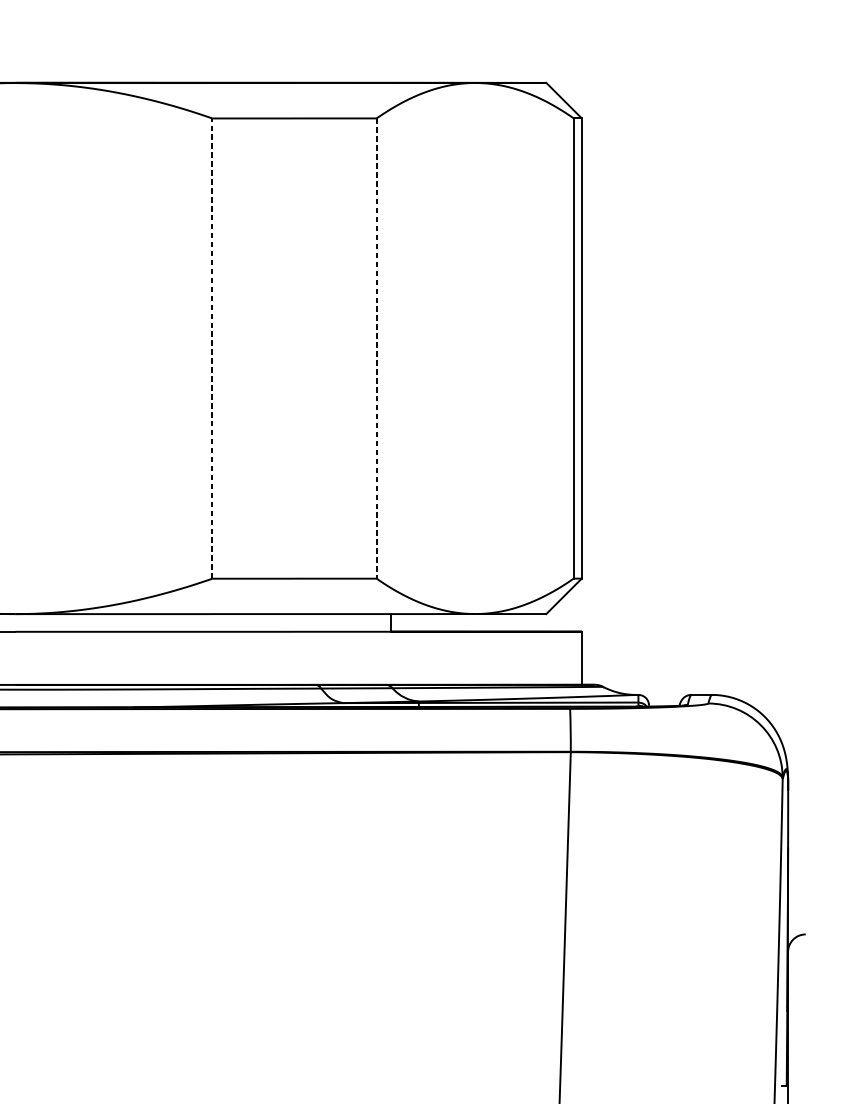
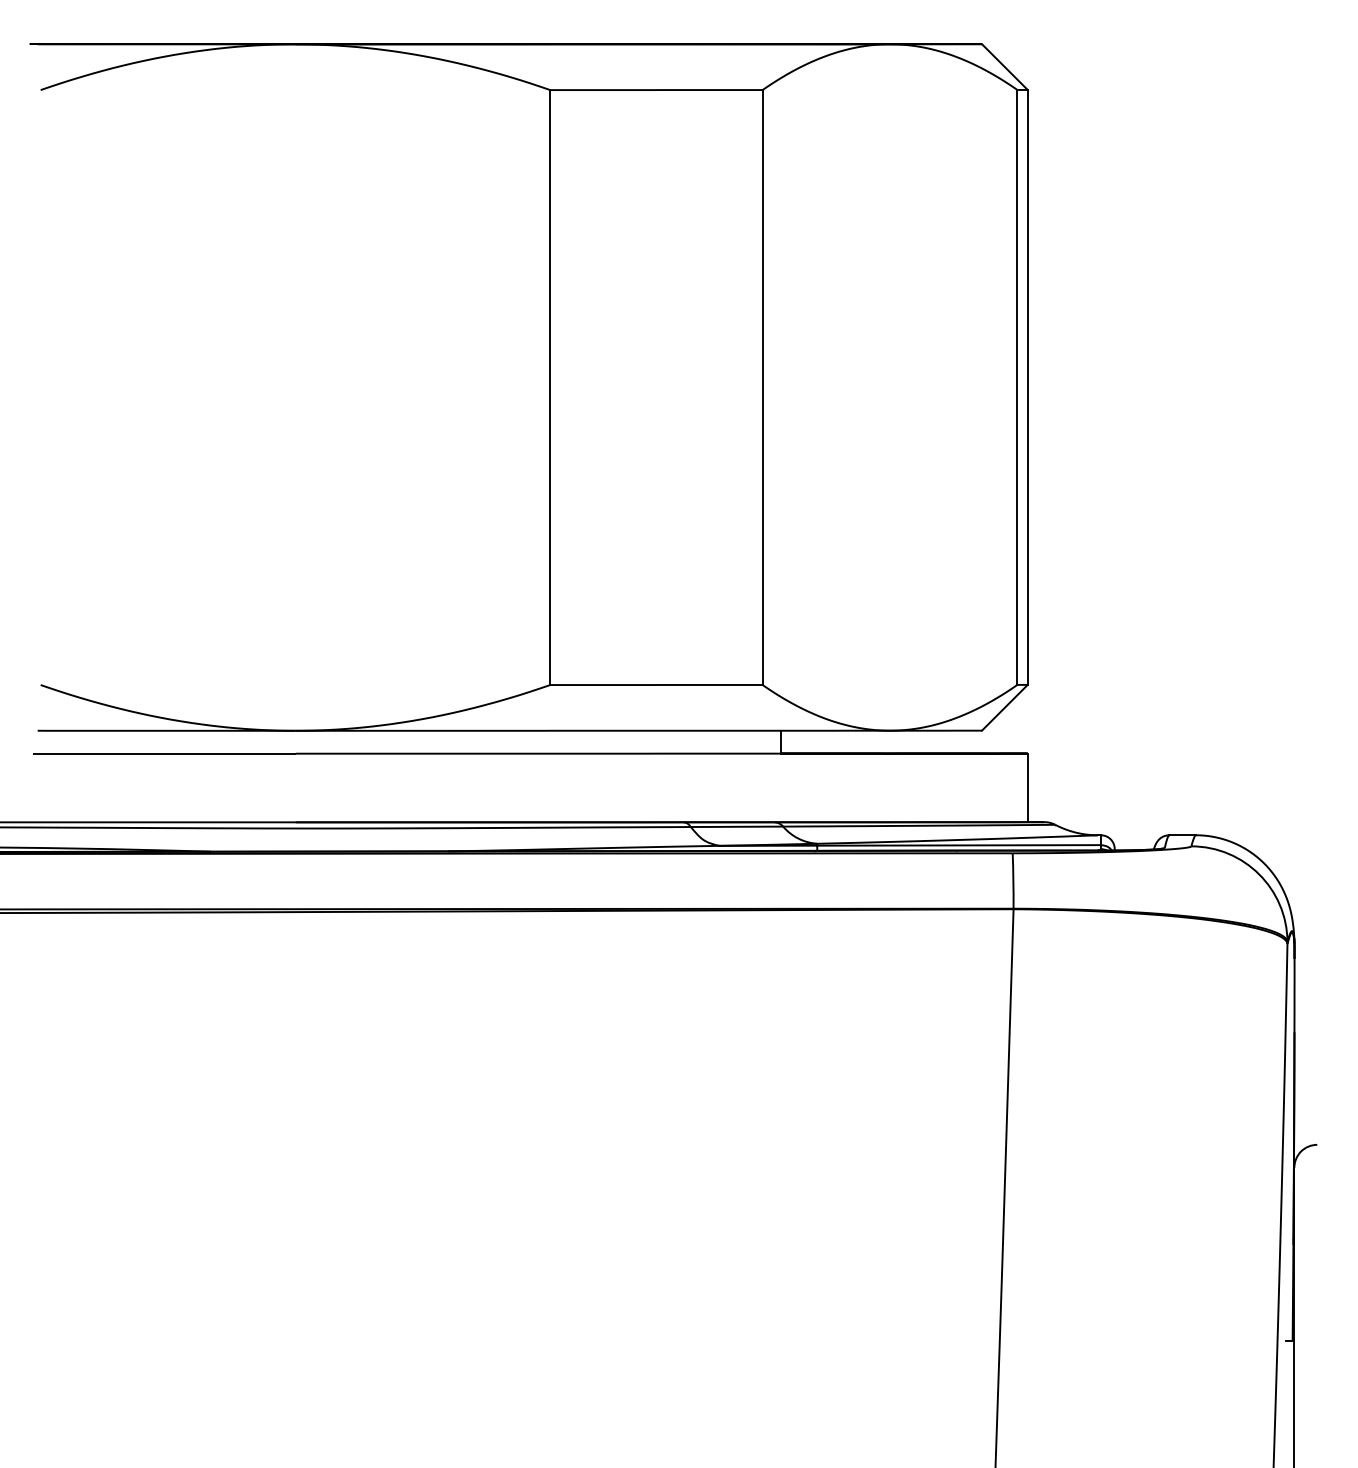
line: (212, 348) -> (550, 387), dashed -> solid
line: (376, 349) -> (762, 388), dashed -> solid

